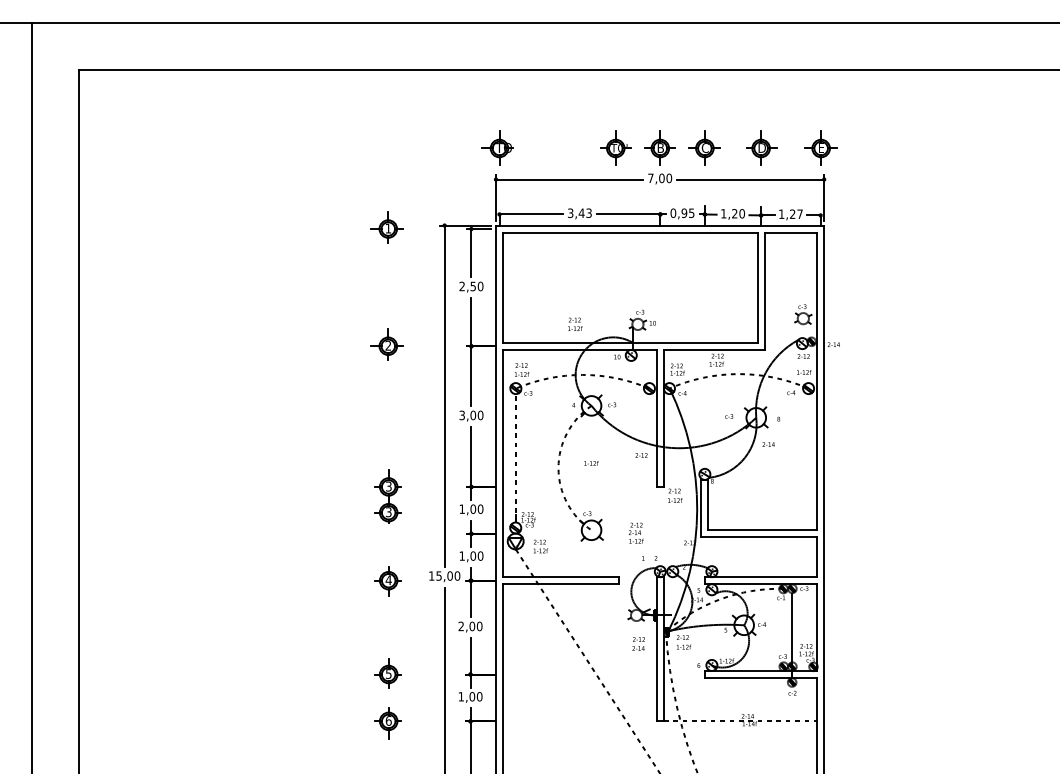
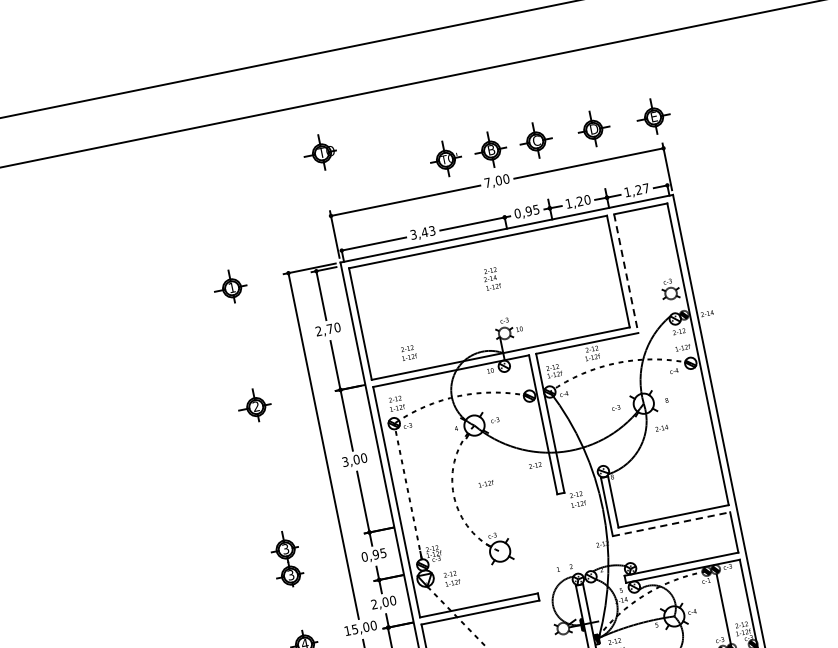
part: (497, 147) -> (319, 152), moved
text: (472, 286) -> (329, 329), 2,50 -> 2,70
line: (764, 291) -> (626, 274), solid -> dashed
text: (575, 323) -> (408, 352), moved
text: (471, 508) -> (374, 554), 1,00 -> 0,95
text: (635, 532) -> (490, 278), moved
line: (759, 537) -> (671, 524), solid -> dashed
text: (461, 555) -> (373, 603), 1,00 -> 2,00

